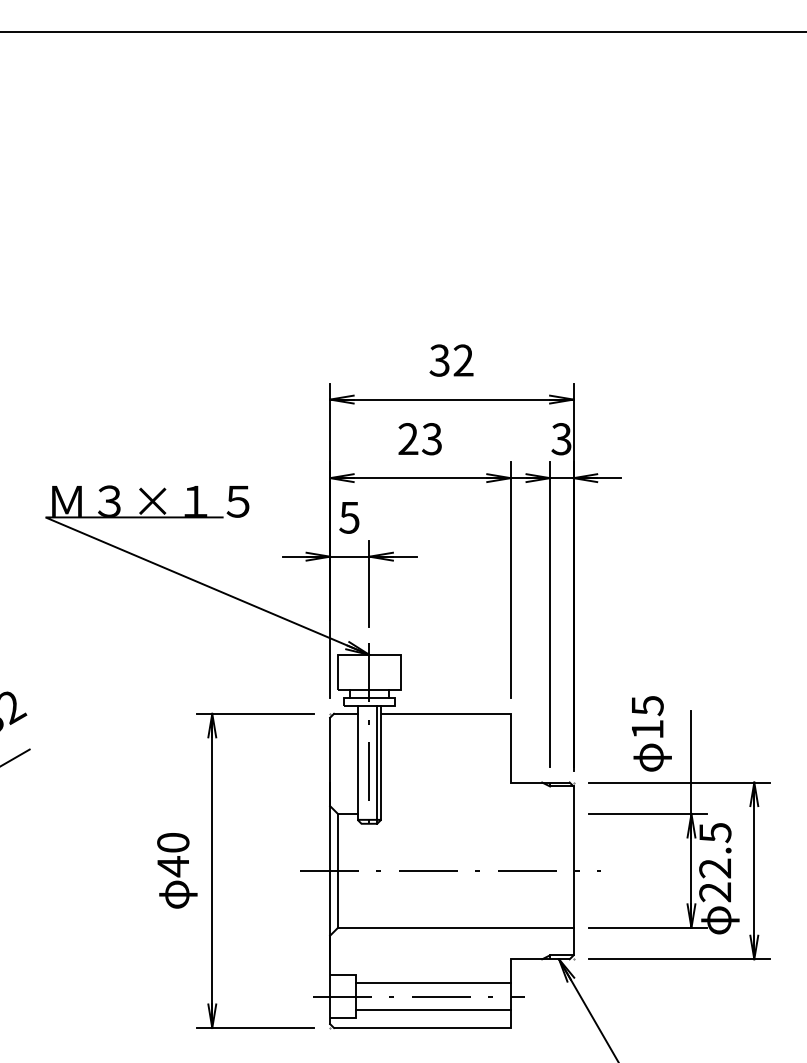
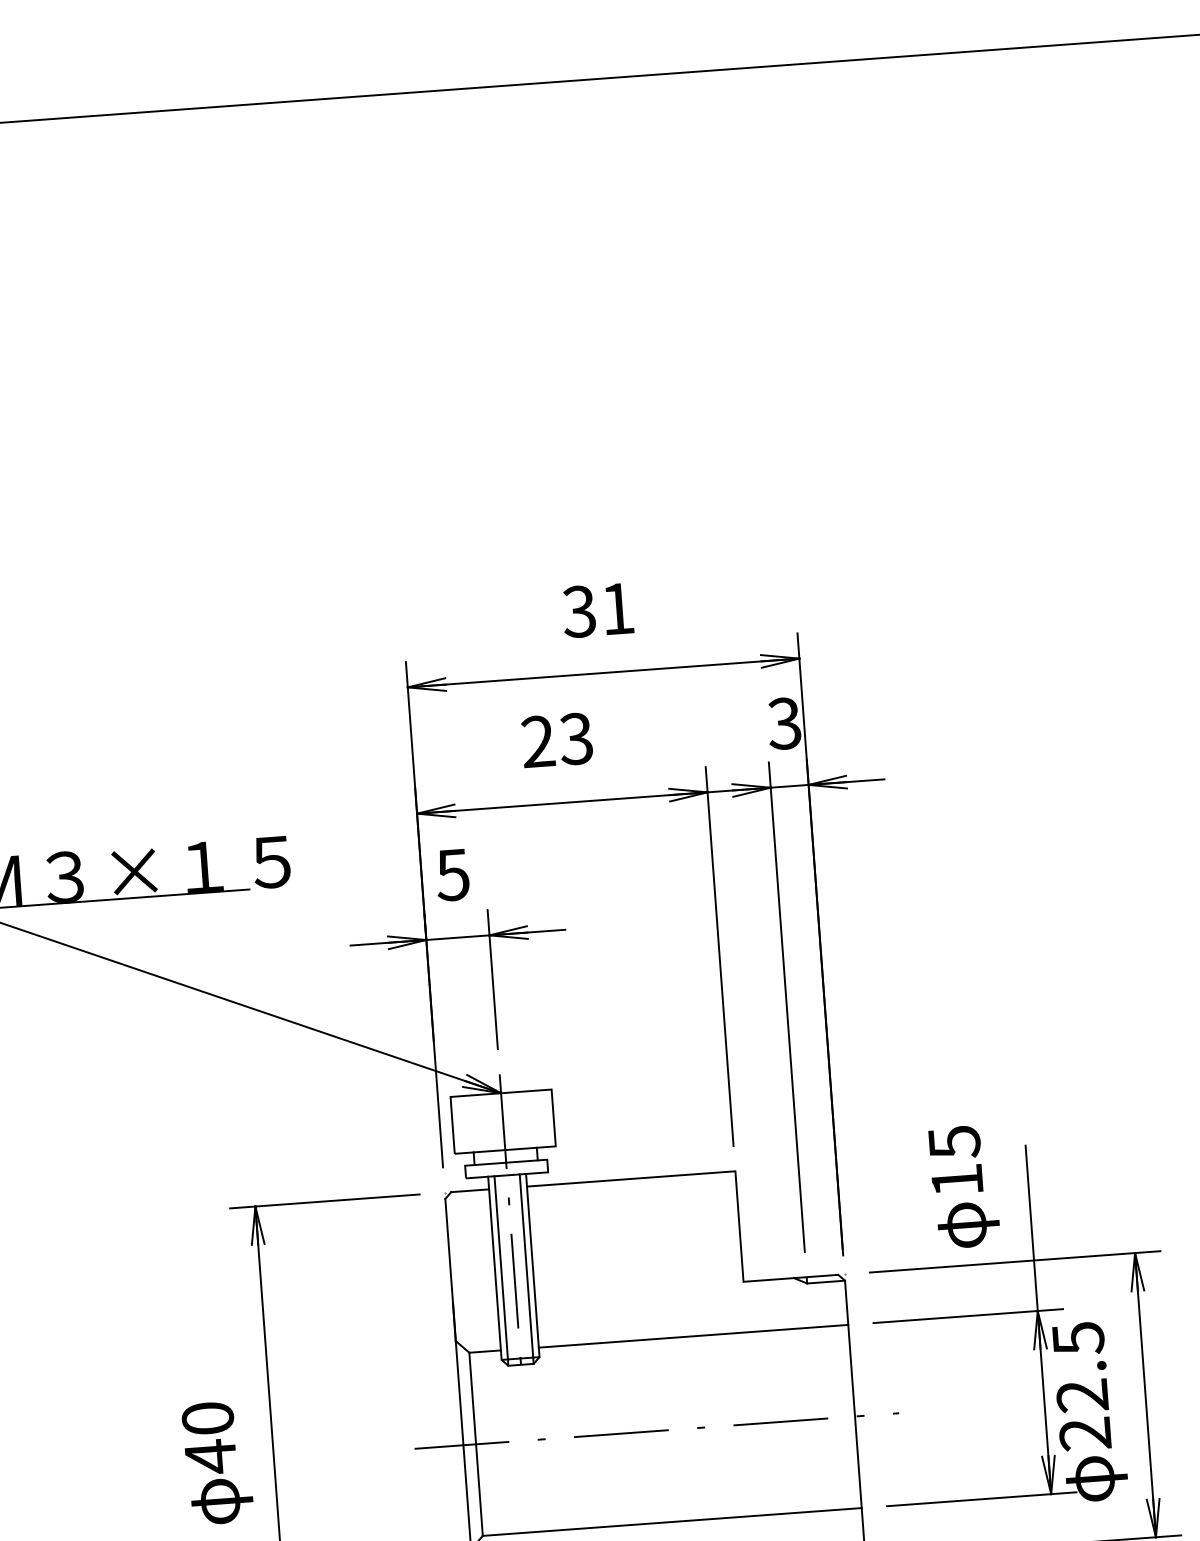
text: (463, 360) -> (617, 608), 32 -> 31
line: (361, 764) -> (501, 1270), added
line: (477, 813) -> (693, 1335), added

